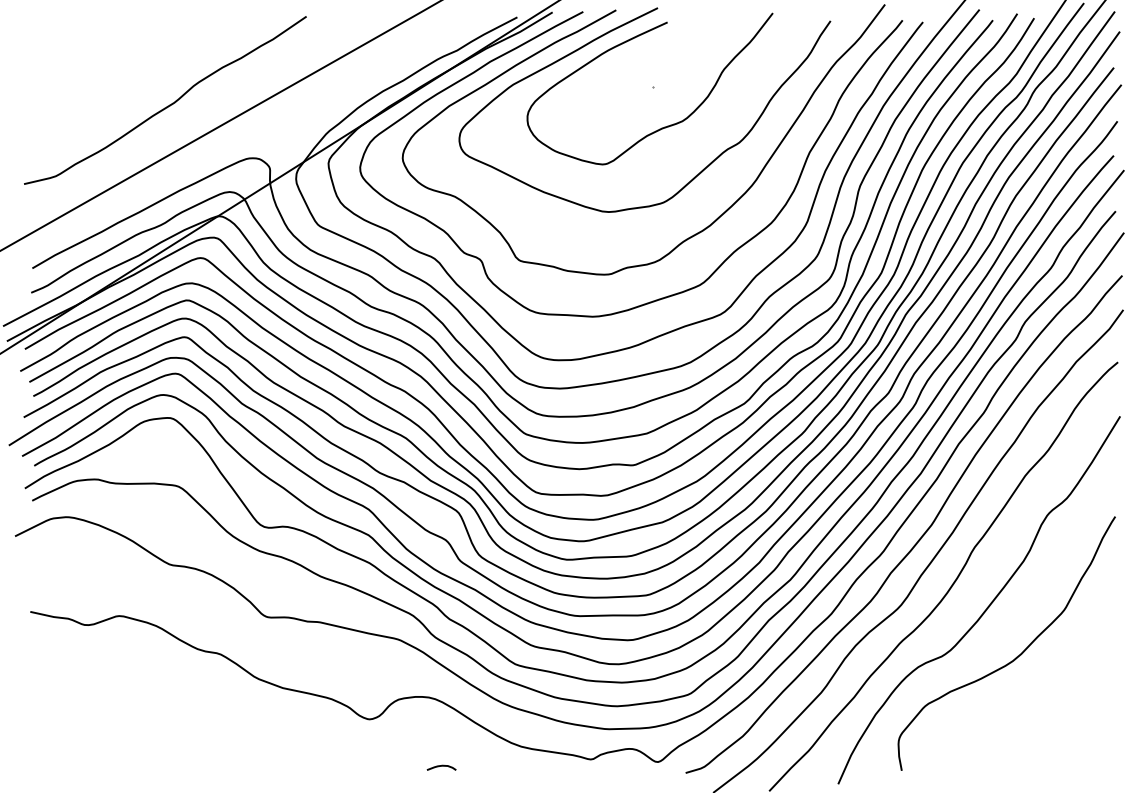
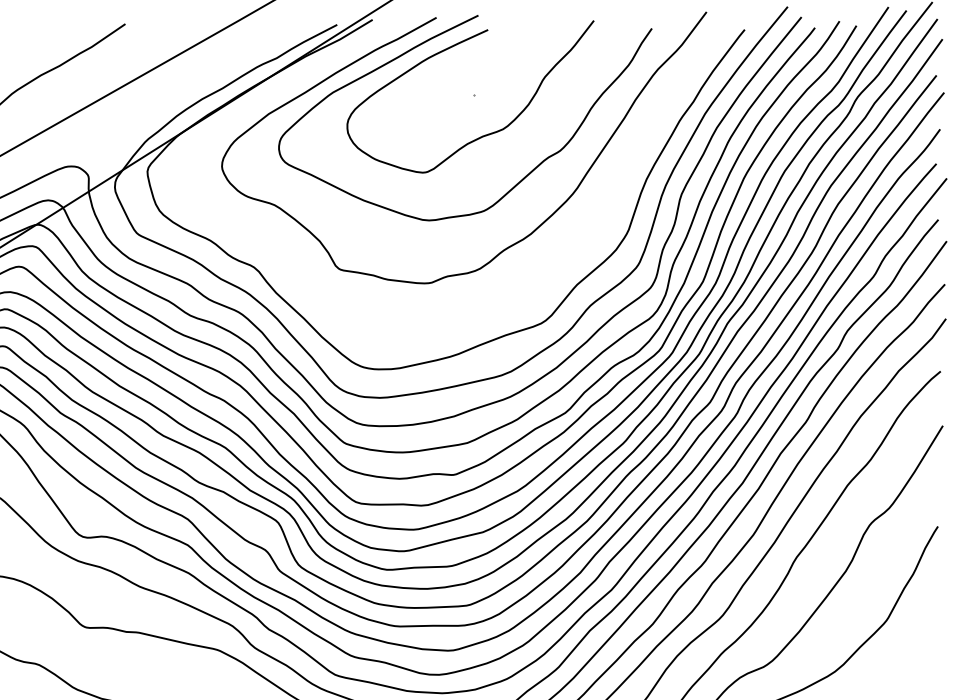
curve: (726, 258) -> (547, 267), removed

